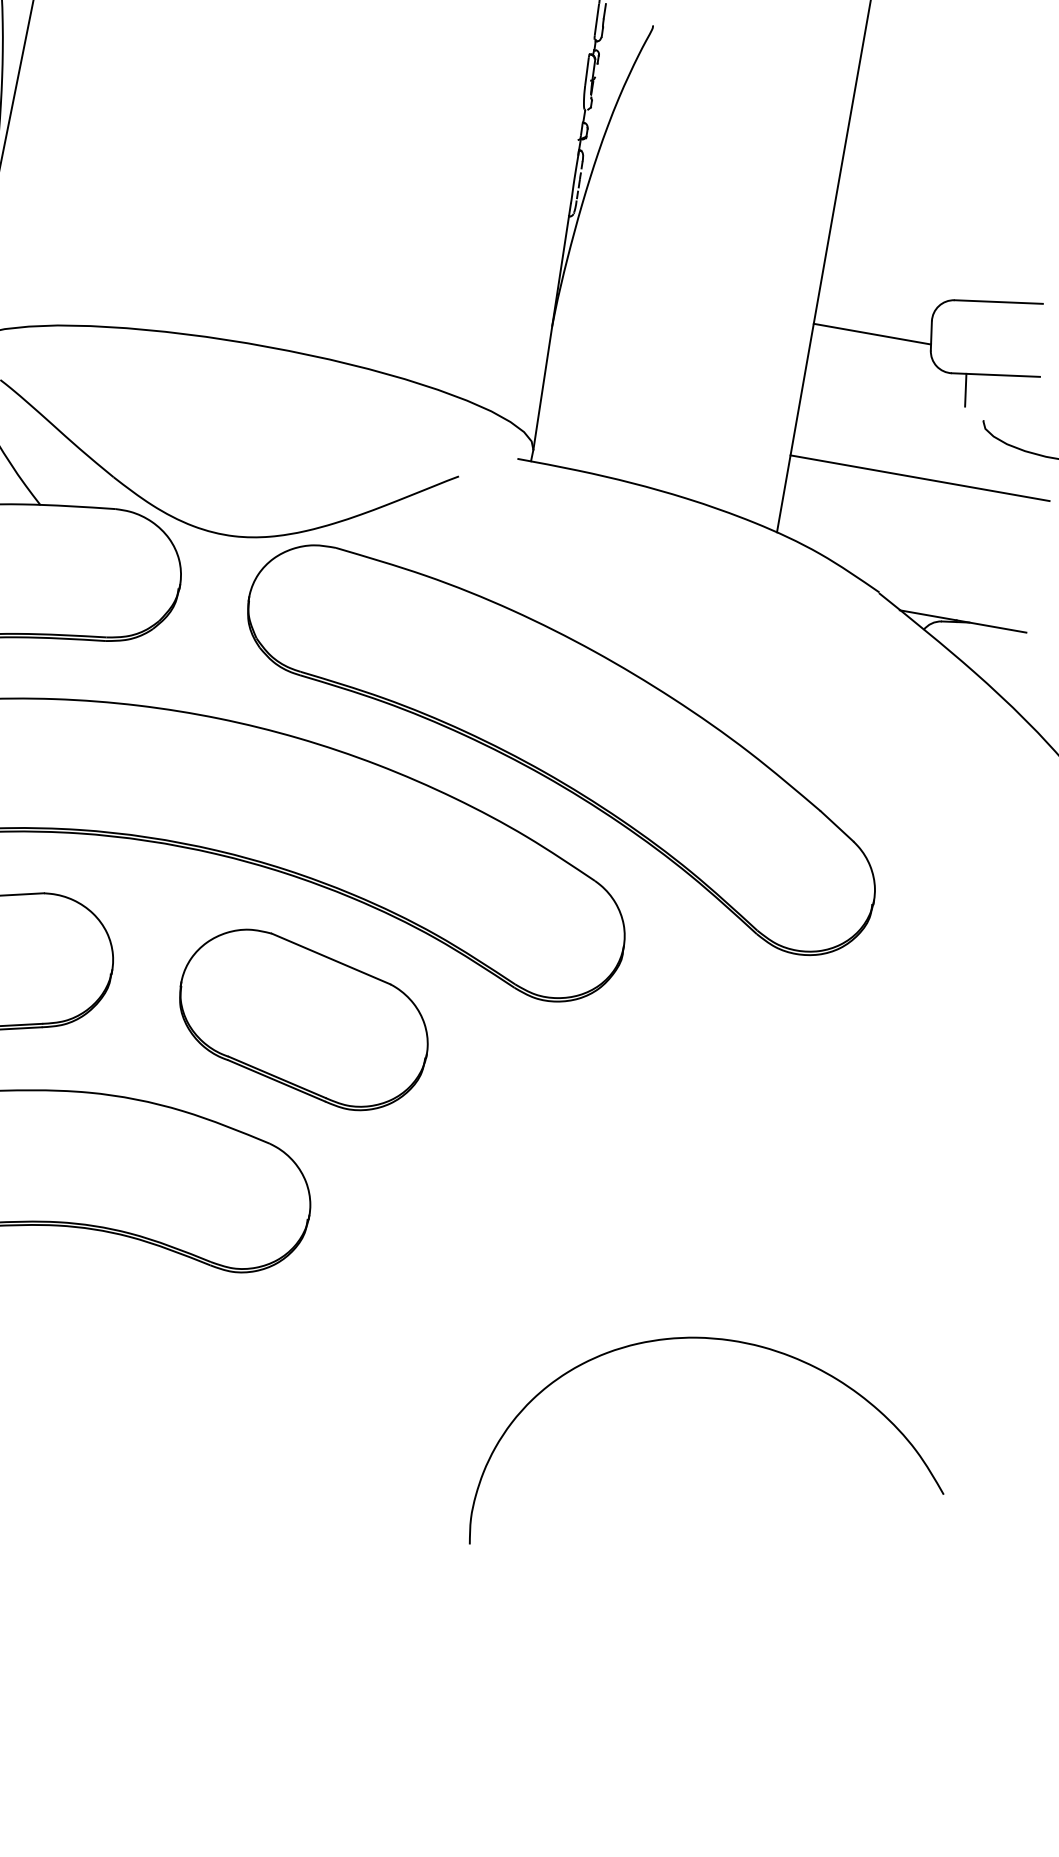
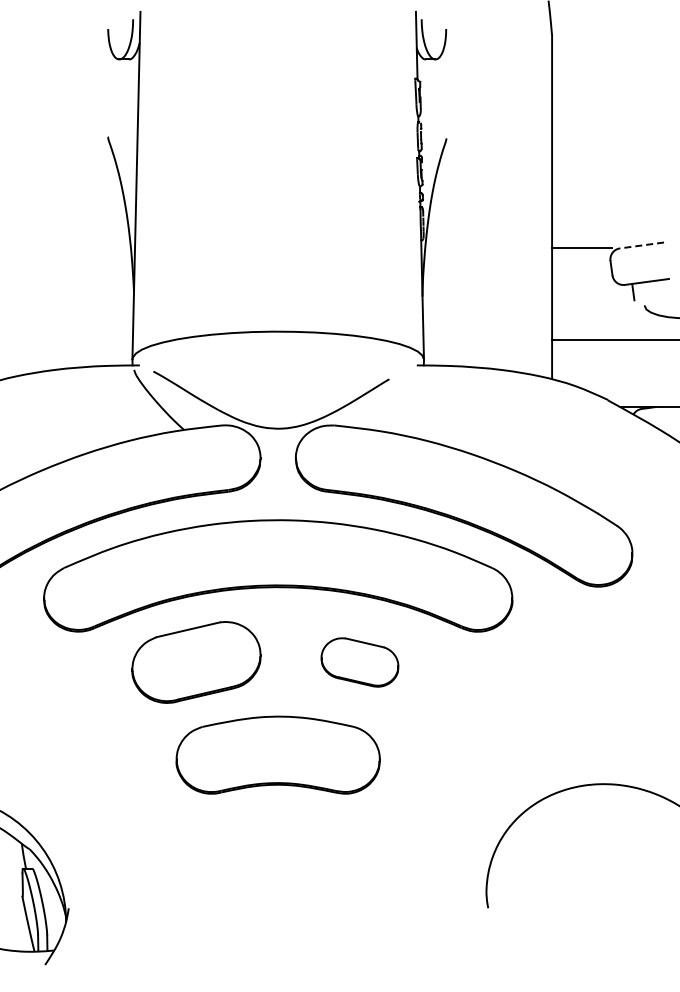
line: (997, 301) -> (641, 245), solid -> dashed
line: (873, 334) -> (582, 248), moved
part: (302, 1019) -> (359, 662), size x0.6

